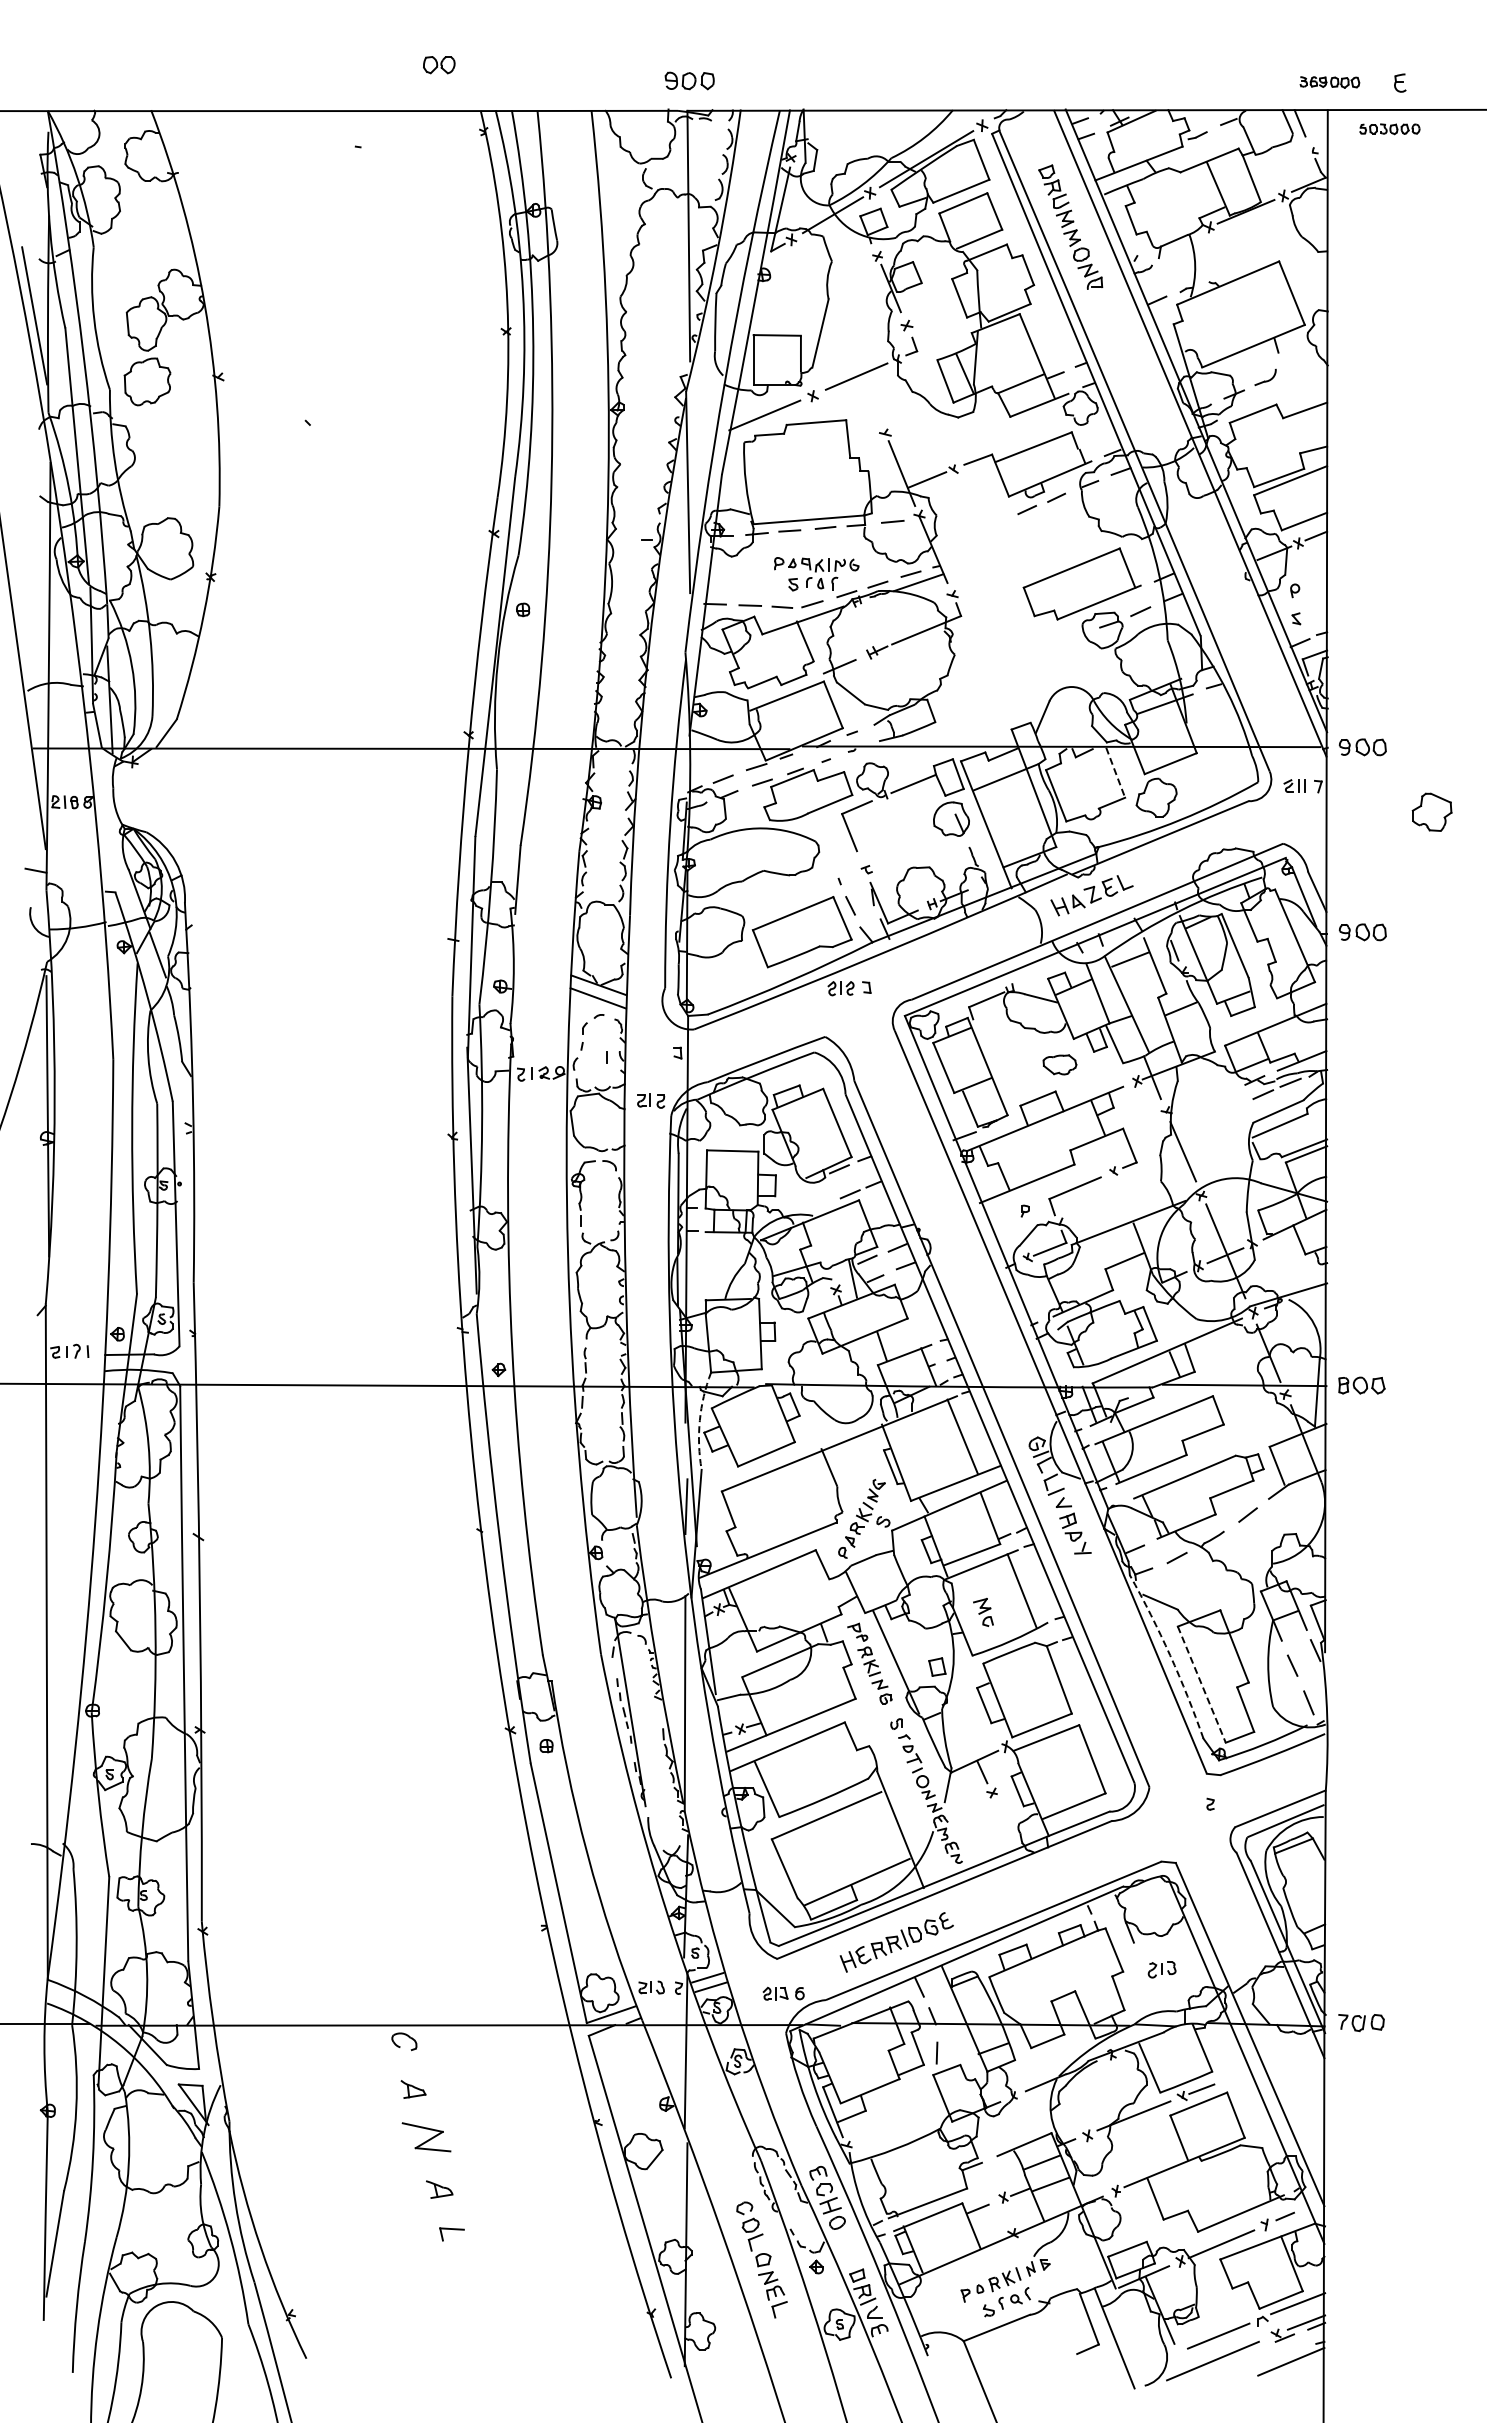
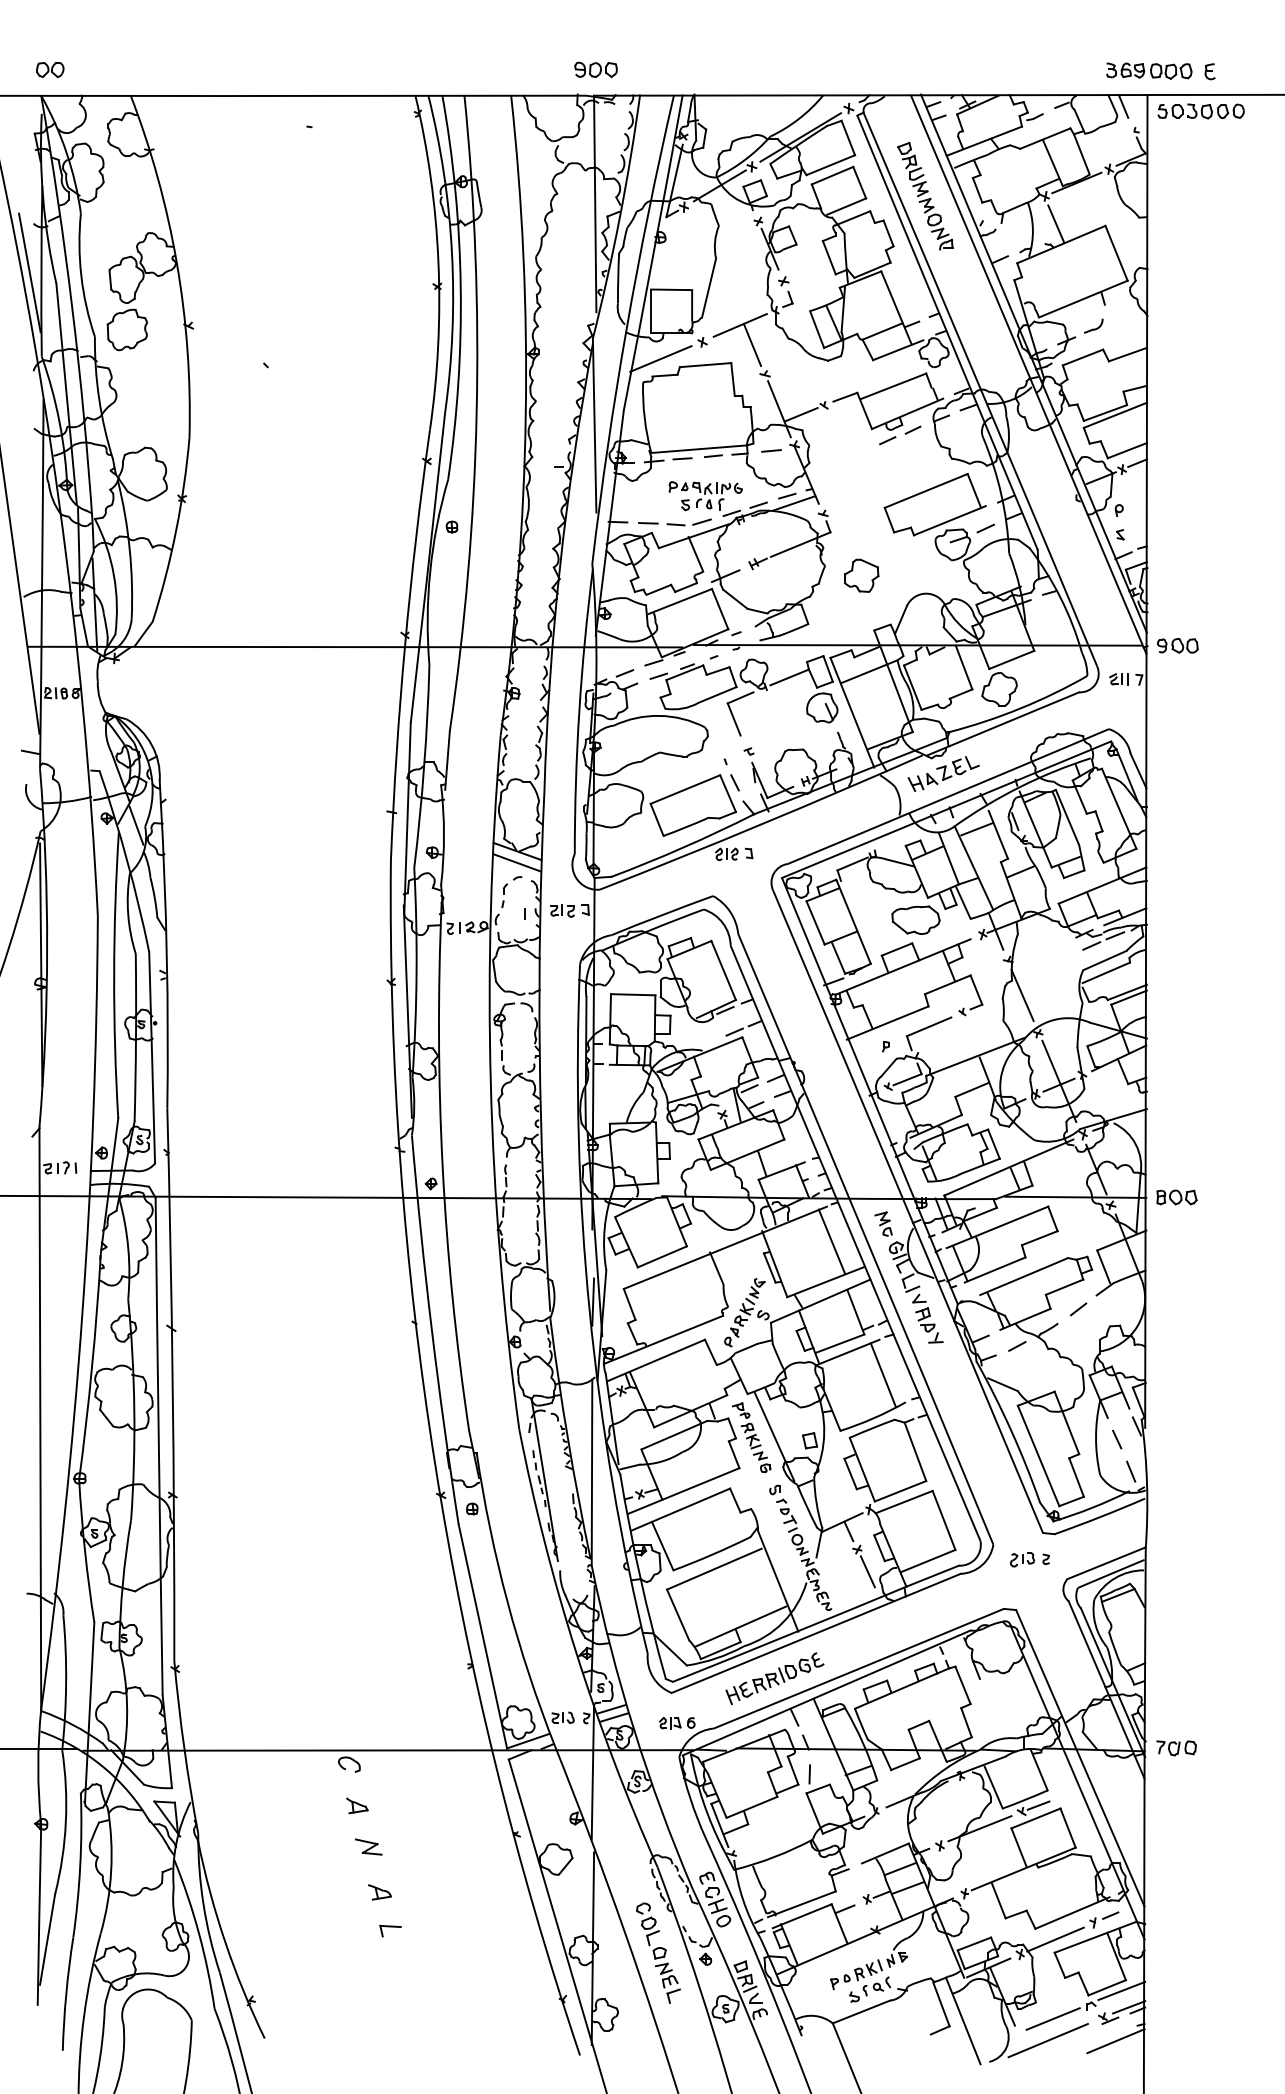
part: (439, 65) -> (50, 70), moved
part: (1329, 82) -> (1148, 71), size x1.67
part: (1389, 129) -> (1200, 111), size x1.67
line: (1221, 258) -> (1055, 223), added
line: (870, 399) -> (752, 345), added
line: (1115, 772) -> (964, 667), dashed -> solid
part: (1431, 811) -> (861, 575), moved
part: (1362, 932) -> (1177, 805), removed
part: (1059, 1064) -> (915, 919), size x1.67
part: (651, 1100) -> (562, 910), moved
arc: (699, 1420) -> (604, 1227), dashed -> solid
part: (983, 1611) -> (883, 1223), moved
arc: (1170, 1655) -> (1011, 1430), dashed -> solid
line: (1201, 1684) -> (1038, 1455), dashed -> solid
line: (1004, 1818) -> (868, 1571), added
part: (1161, 1969) -> (1021, 1559), moved
part: (426, 2136) -> (368, 1846), size x0.62

